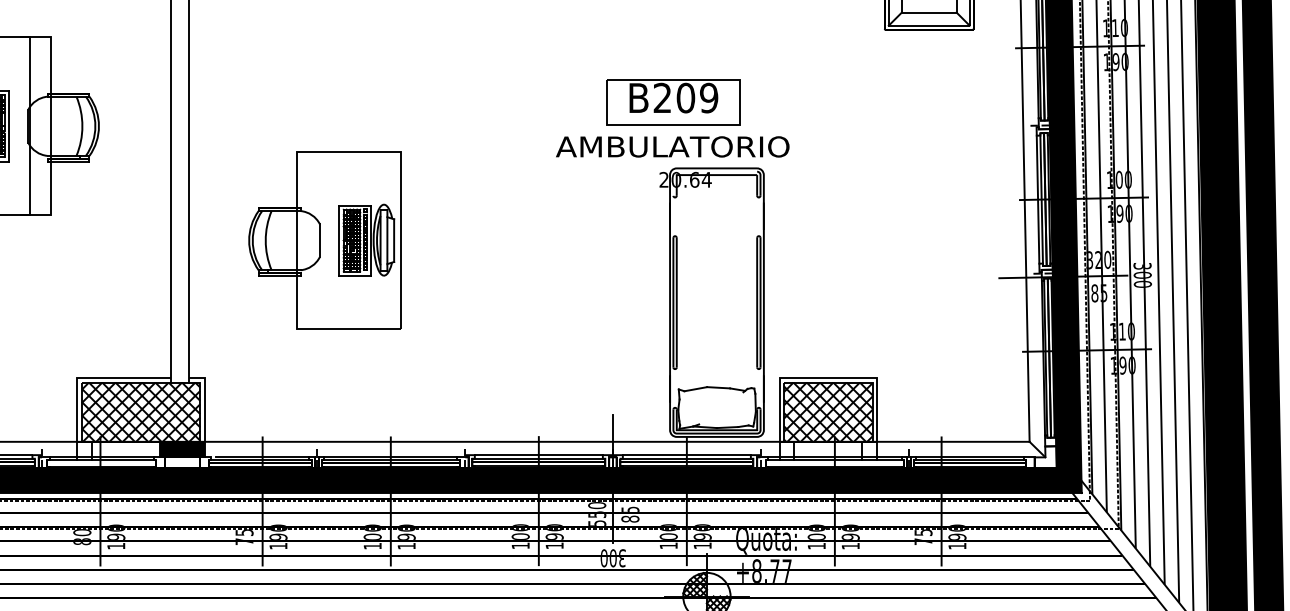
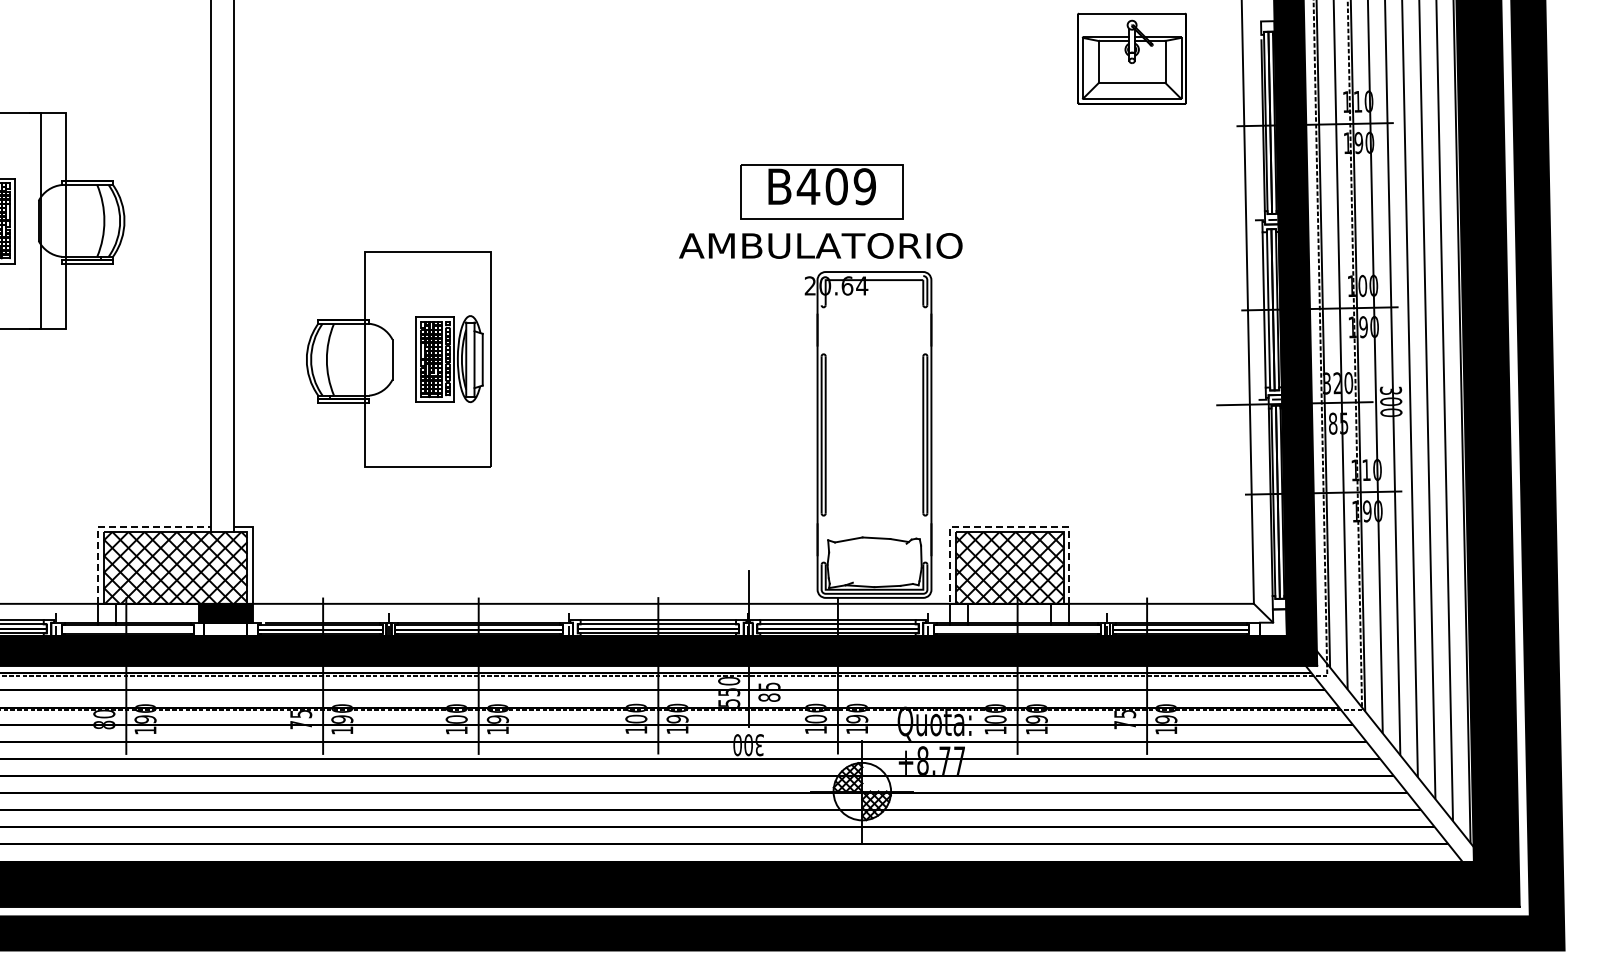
text: (662, 97) -> (808, 186), B209 -> B409
line: (92, 378) -> (116, 526), solid -> dashed
line: (828, 378) -> (1009, 526), solid -> dashed

